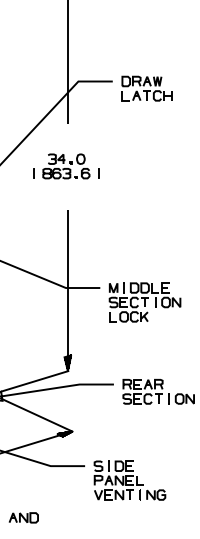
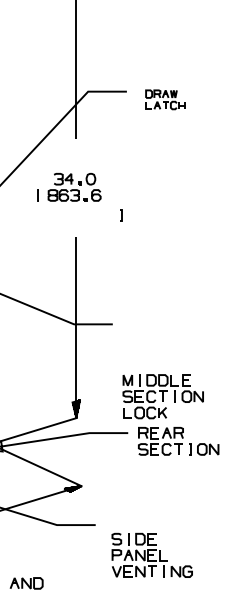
part: (147, 88) -> (165, 99), size x0.7
line: (99, 173) -> (121, 215), moved
part: (144, 302) -> (162, 396), moved
part: (129, 479) -> (151, 554), moved

